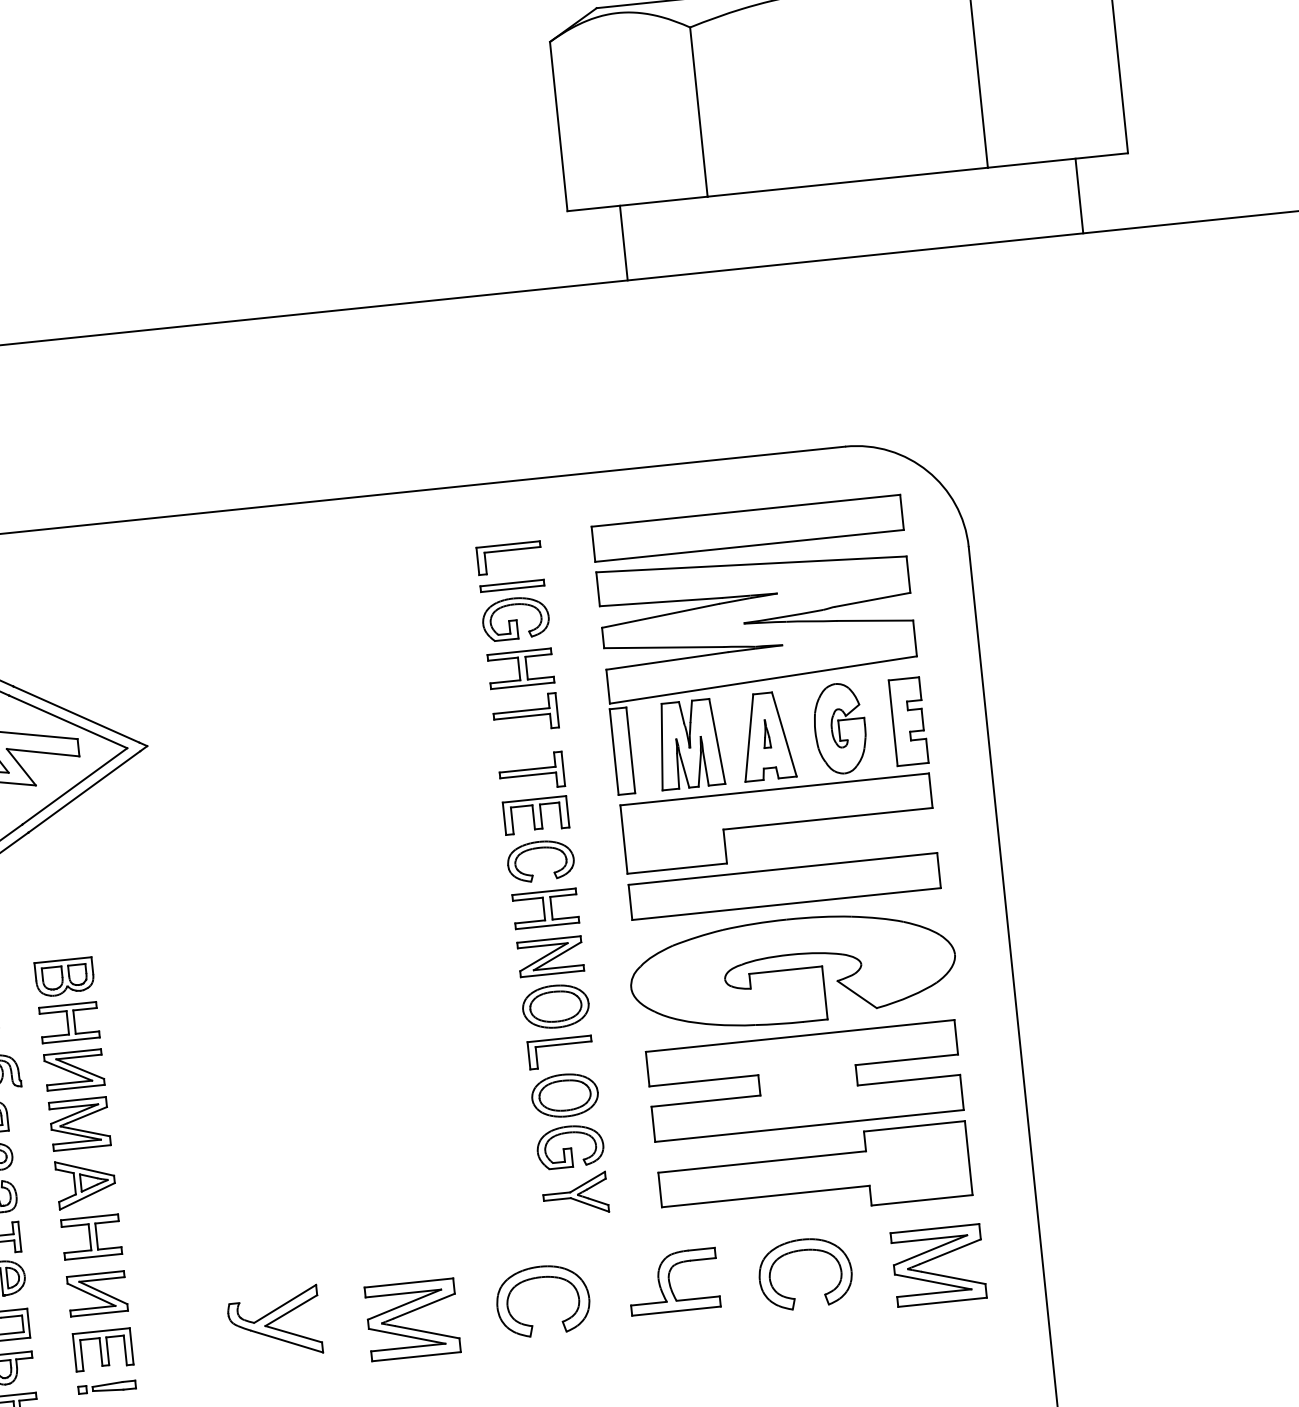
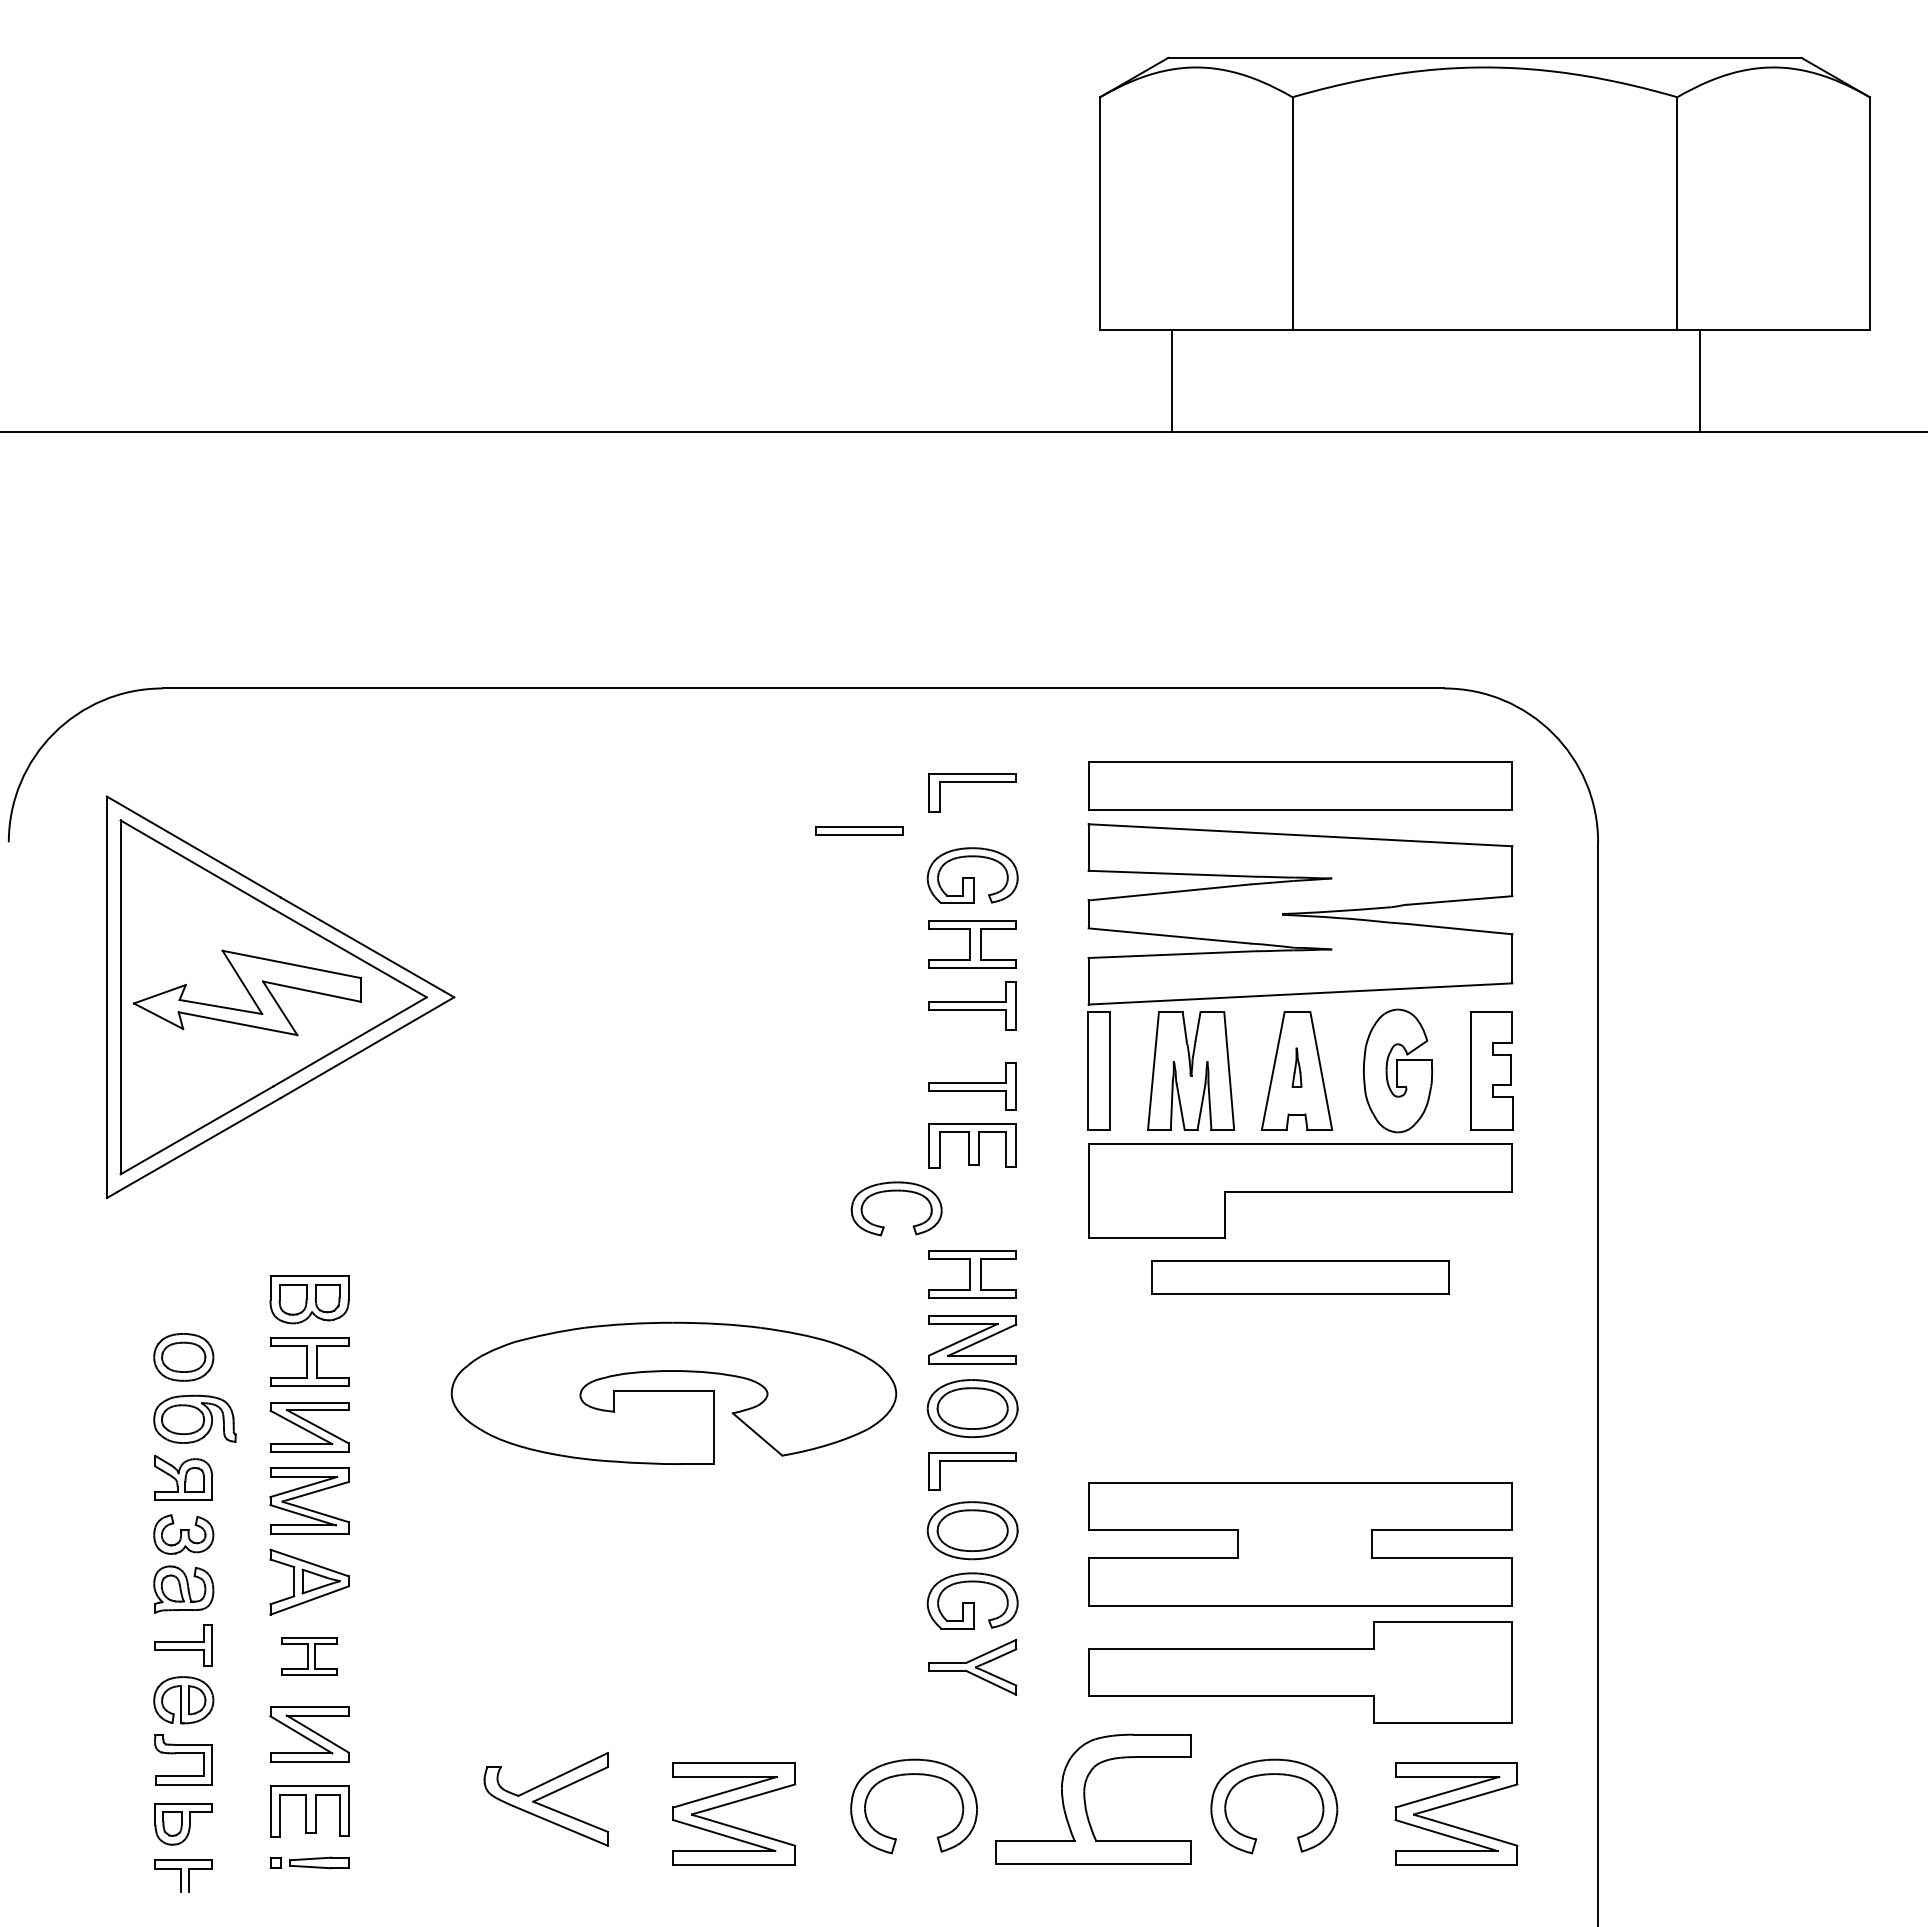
line: (1079, 195) -> (1699, 380), moved
part: (512, 585) -> (859, 830), moved
part: (539, 848) -> (896, 1191), moved
part: (784, 886) -> (1300, 1277), size x0.7
part: (792, 970) -> (673, 1392), moved
part: (91, 1237) -> (309, 1656), size x0.7
part: (673, 1281) -> (1093, 1798), size x1.6

